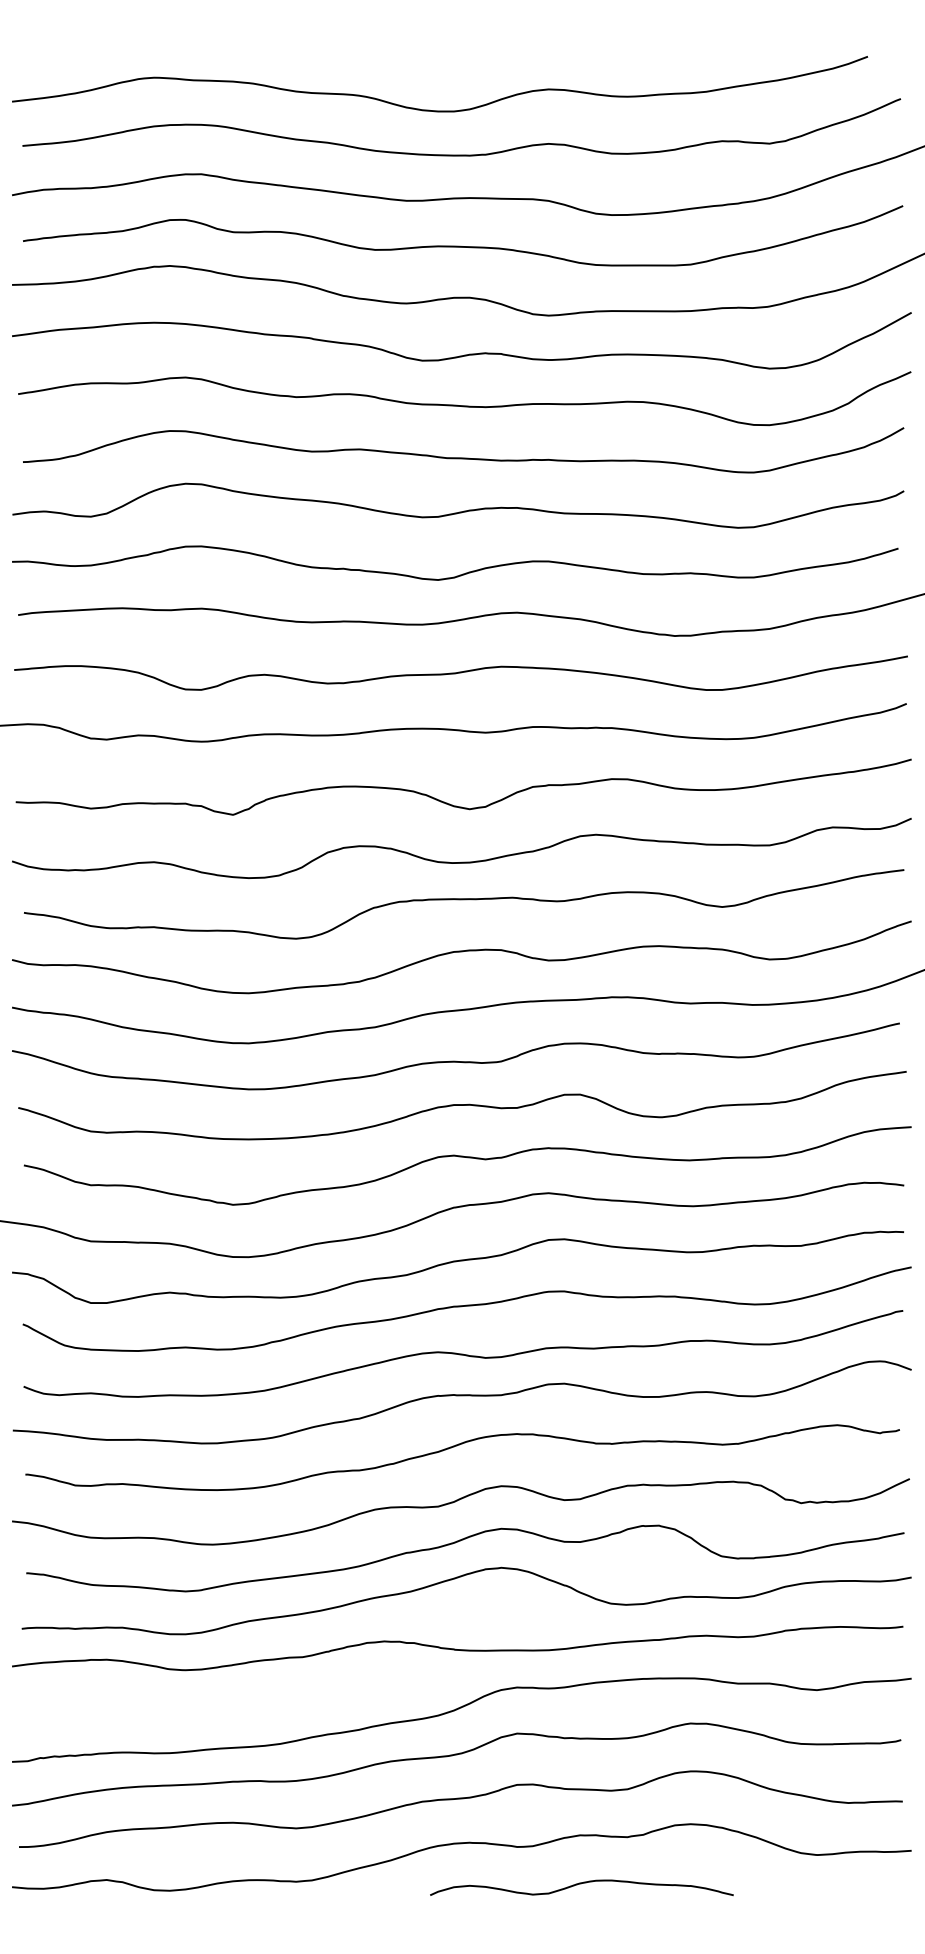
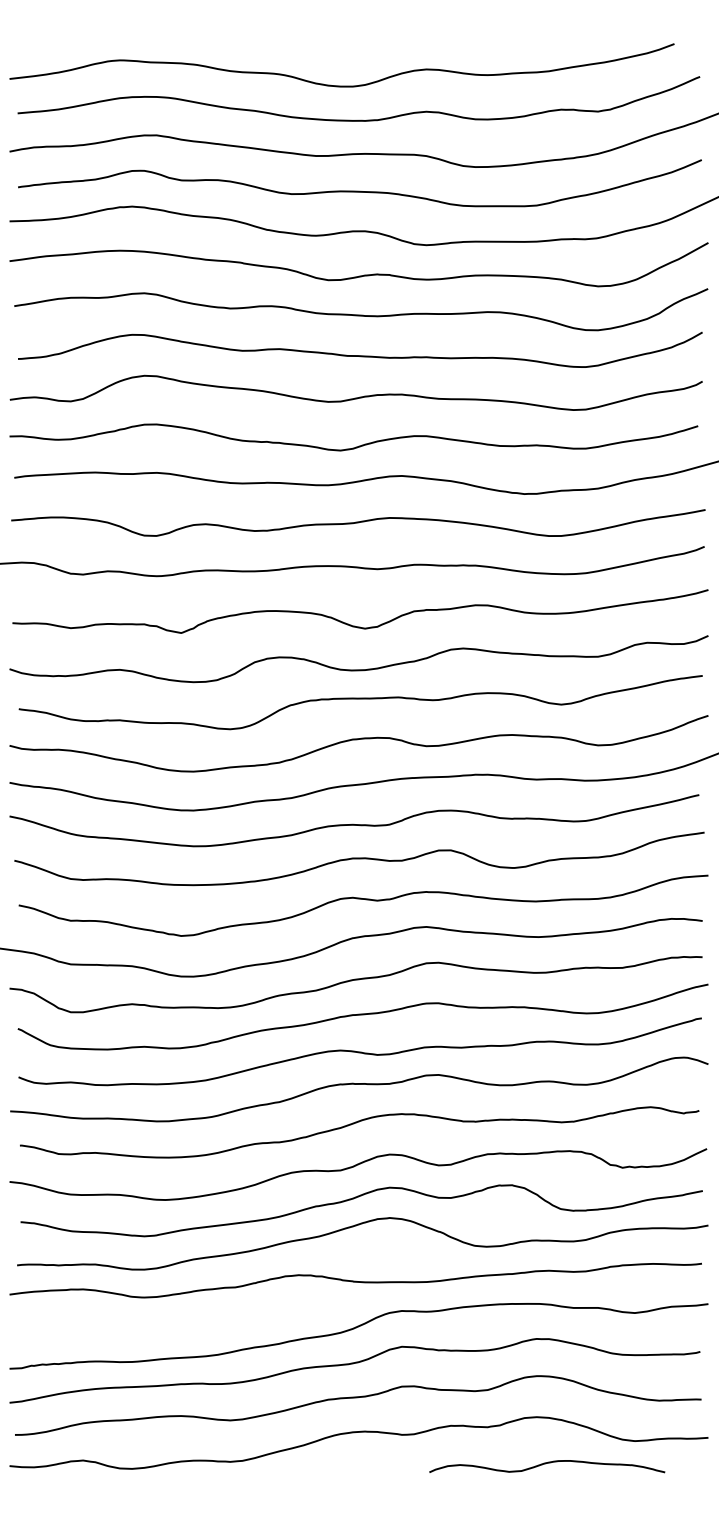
curve: (579, 1885) -> (545, 1464), moved

